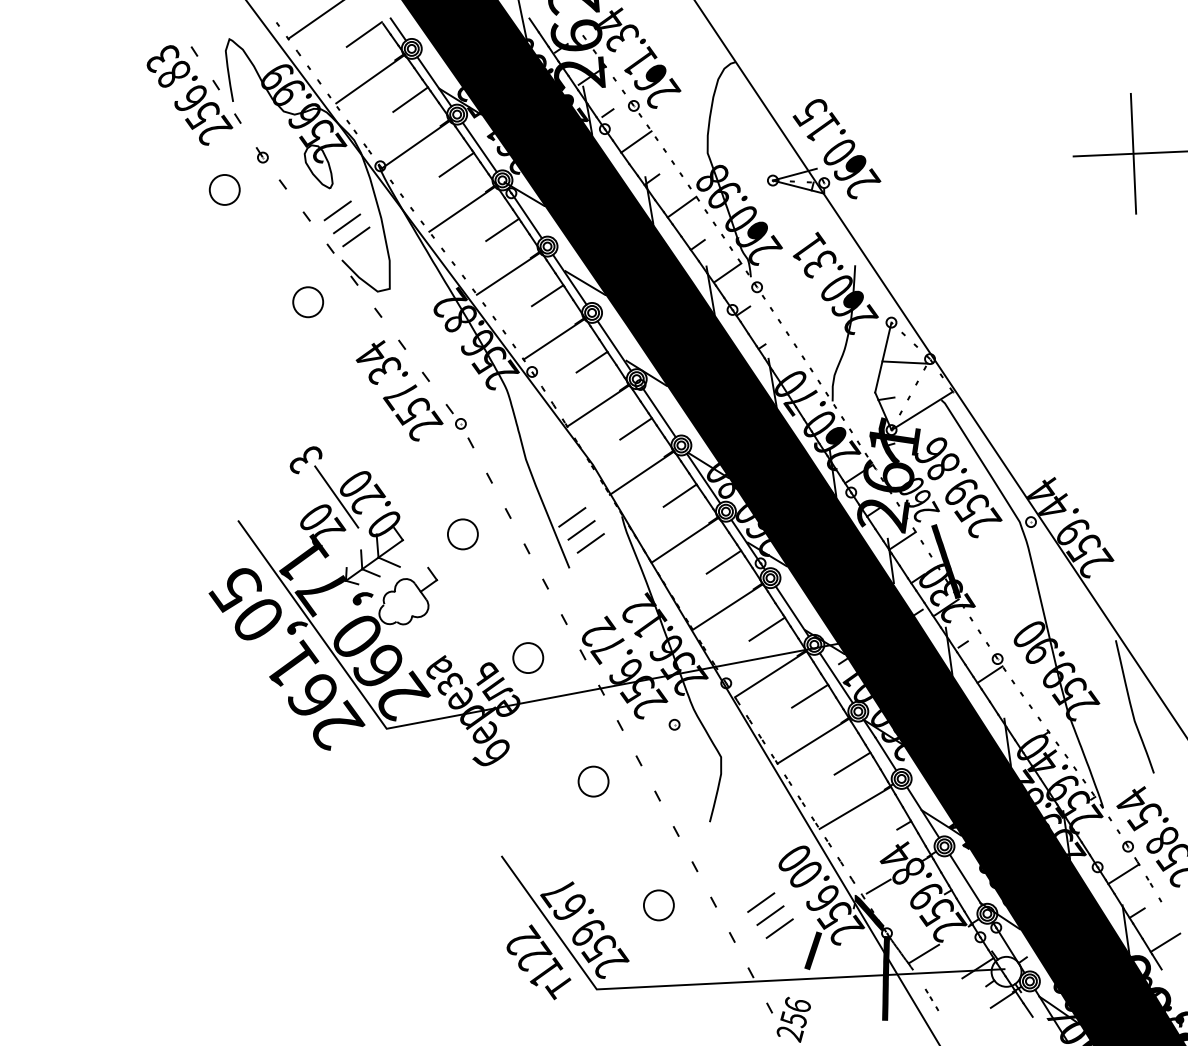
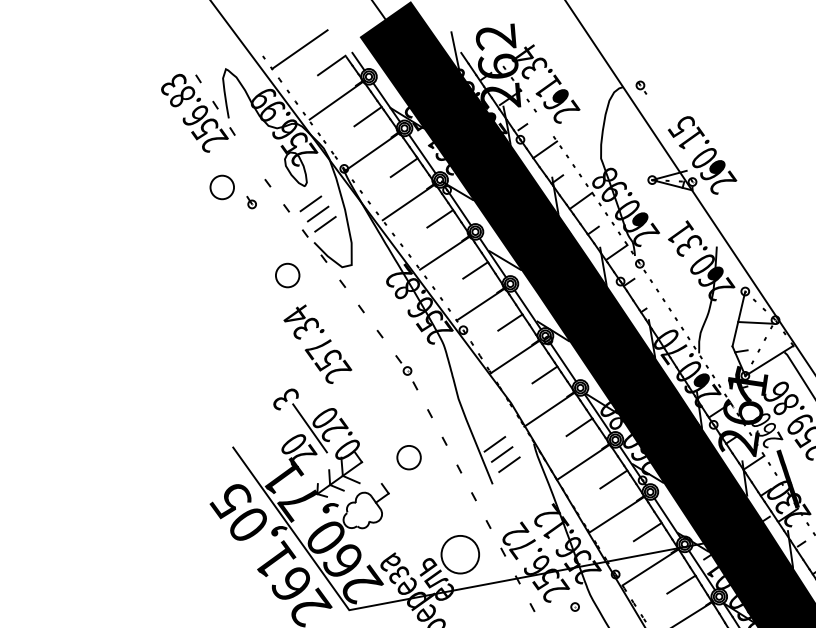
part: (635, 108) -> (641, 87), moved
part: (261, 155) -> (251, 202), moved
text: (399, 390) -> (317, 344), moved
circle: (528, 658) -> (460, 555), size x1.6

